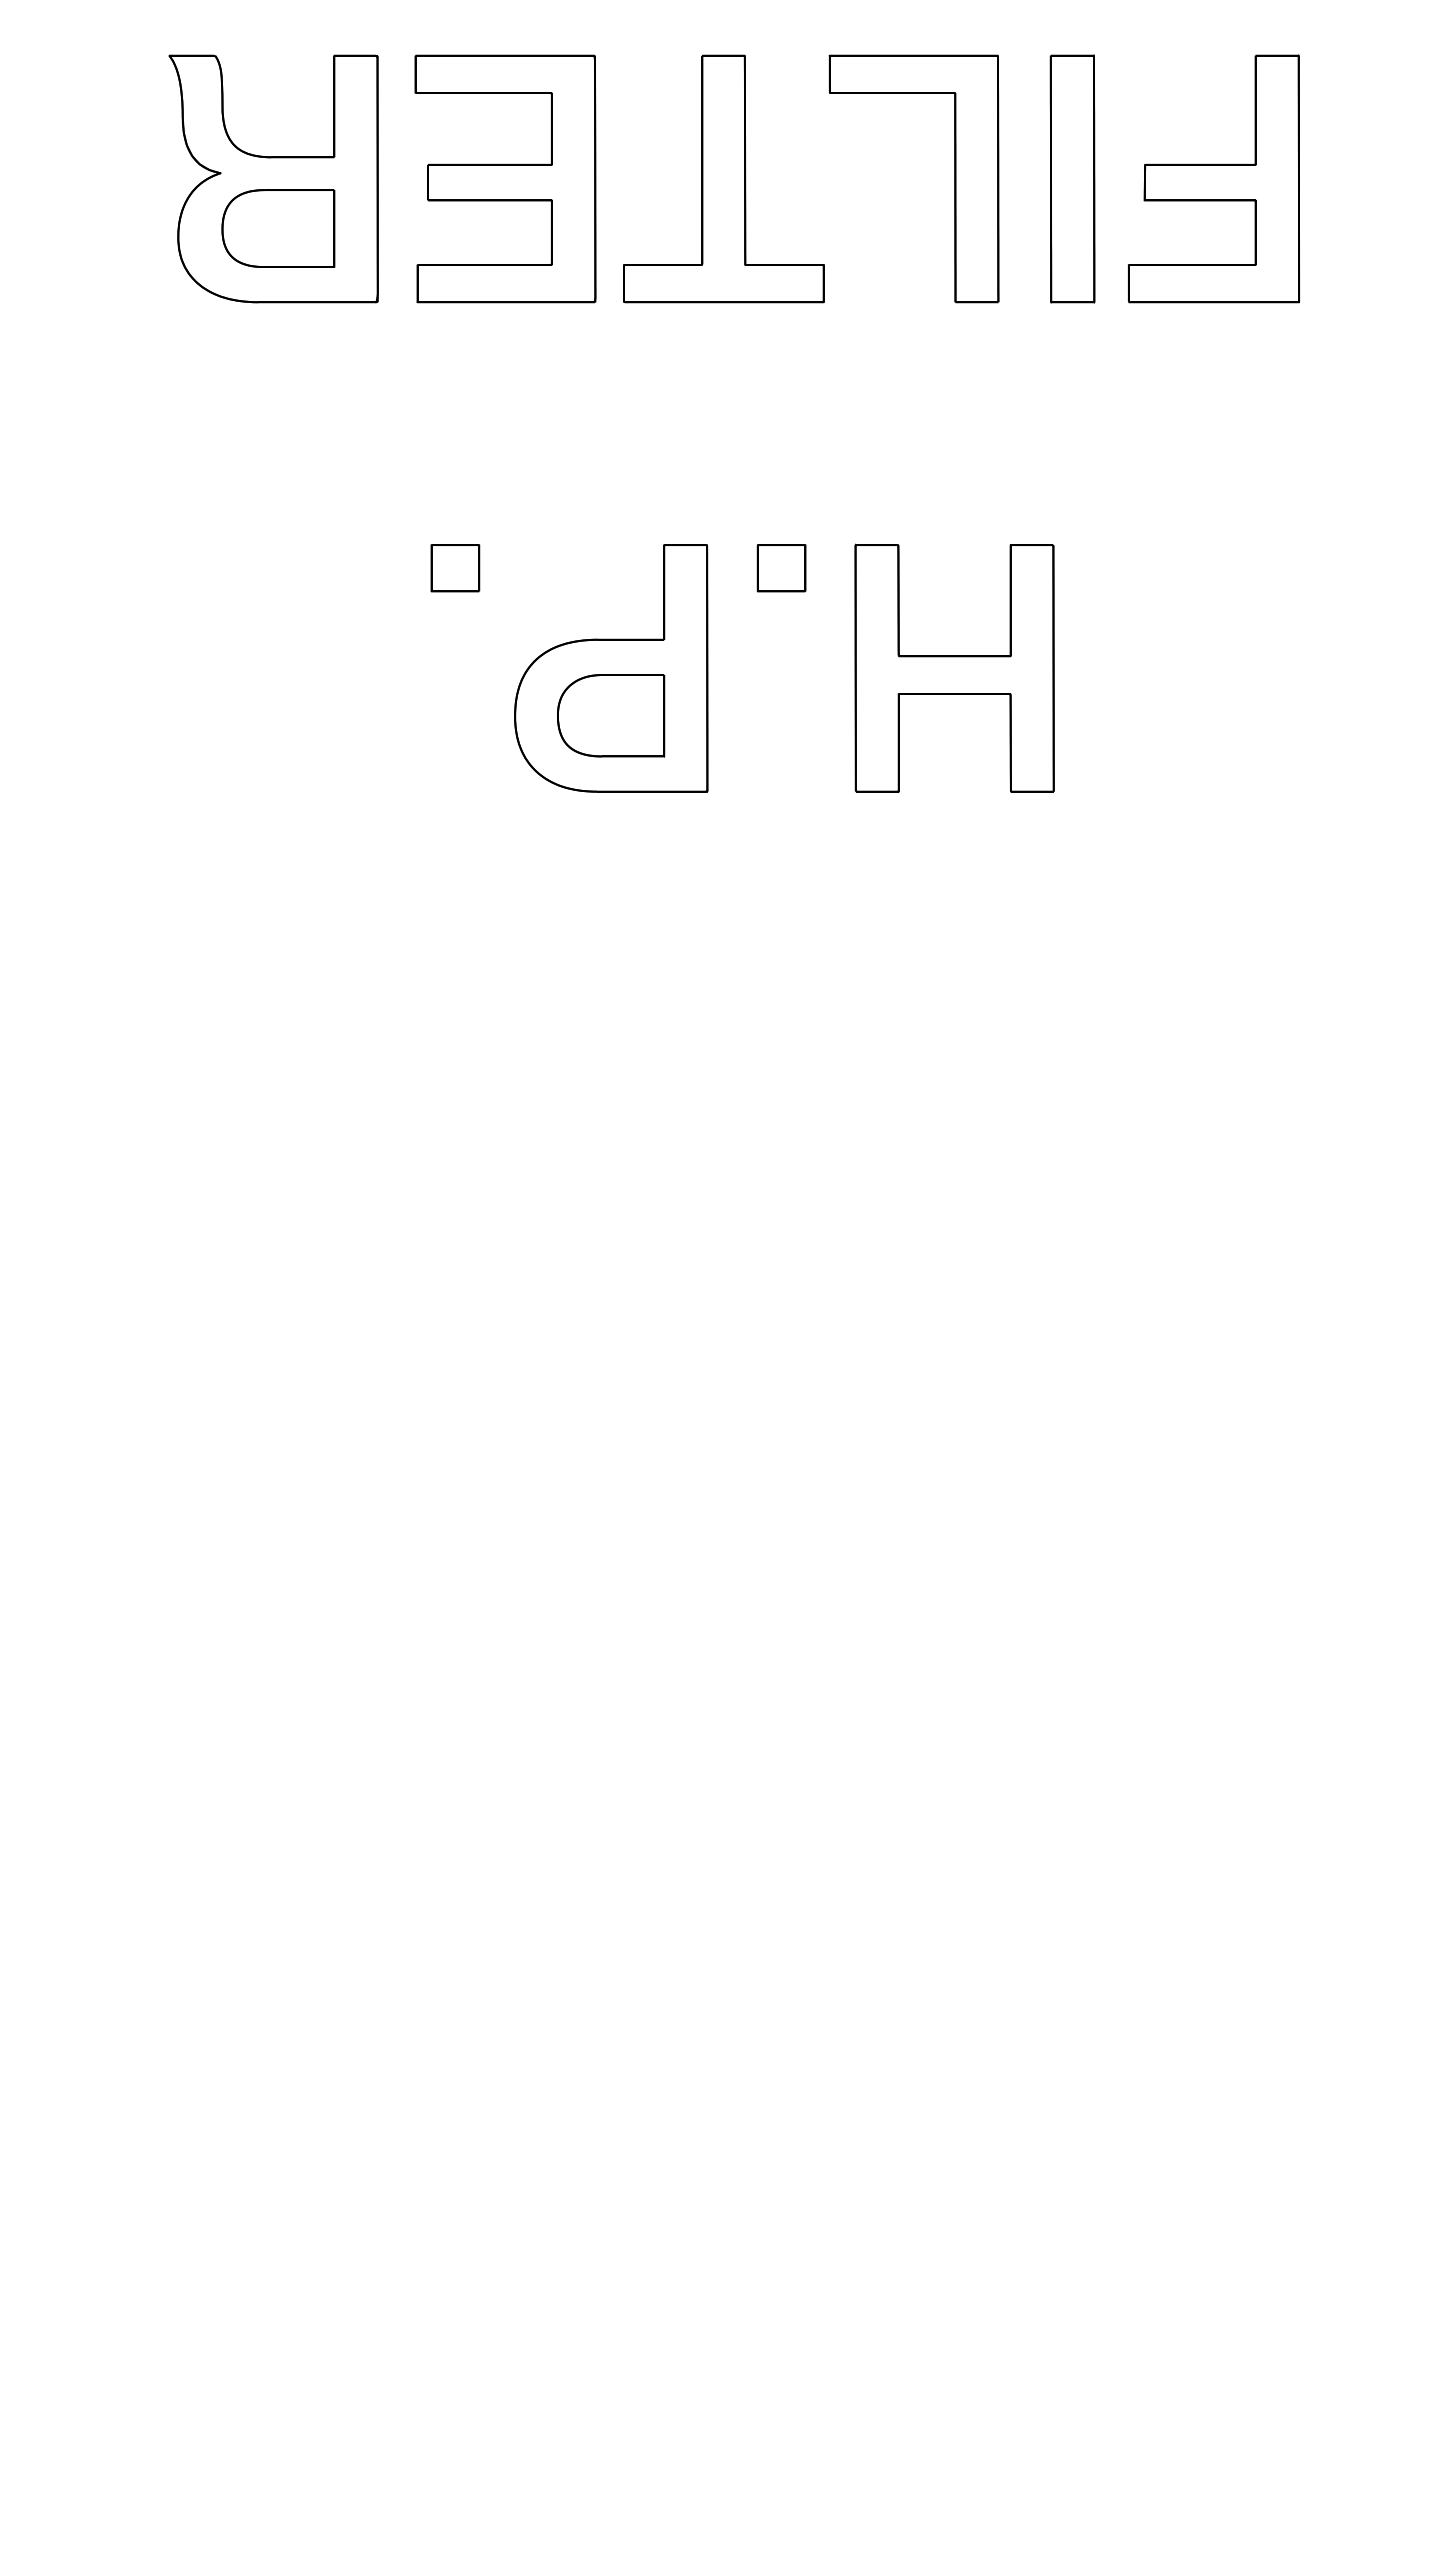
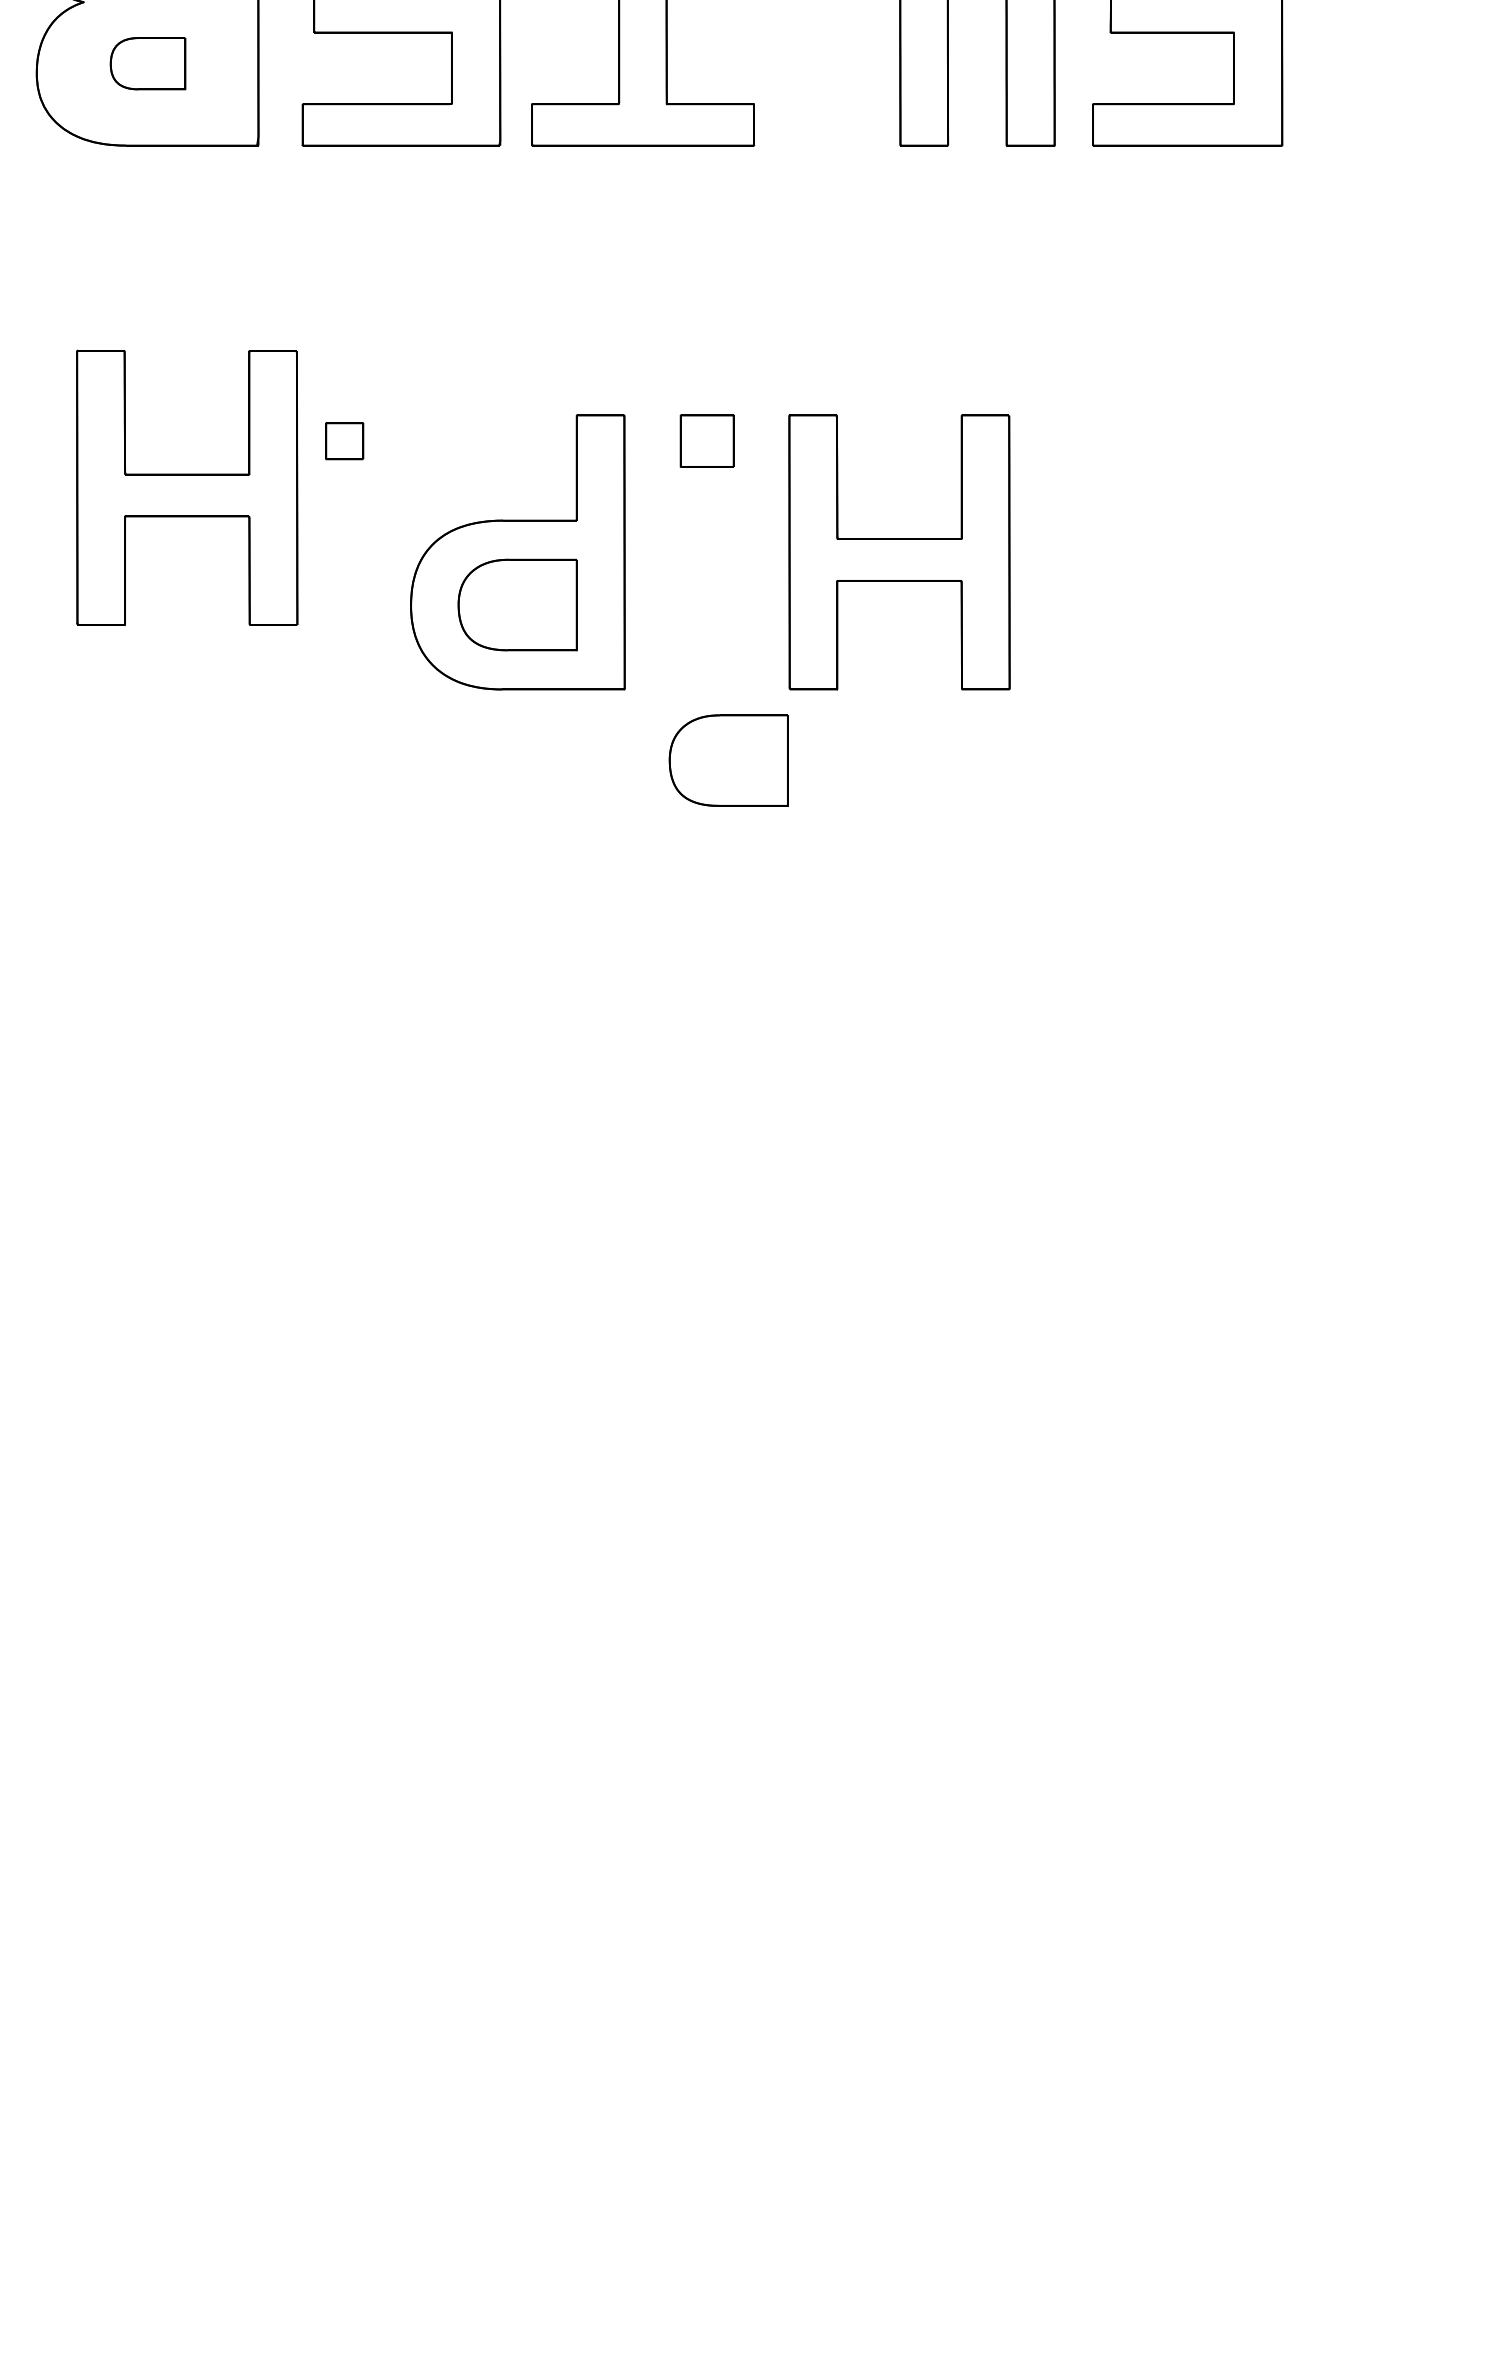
part: (278, 228) -> (148, 63), size x0.6
part: (455, 568) -> (344, 441), size x0.7
part: (313, 609) -> (187, 487), added
part: (801, 855) -> (729, 760), added

